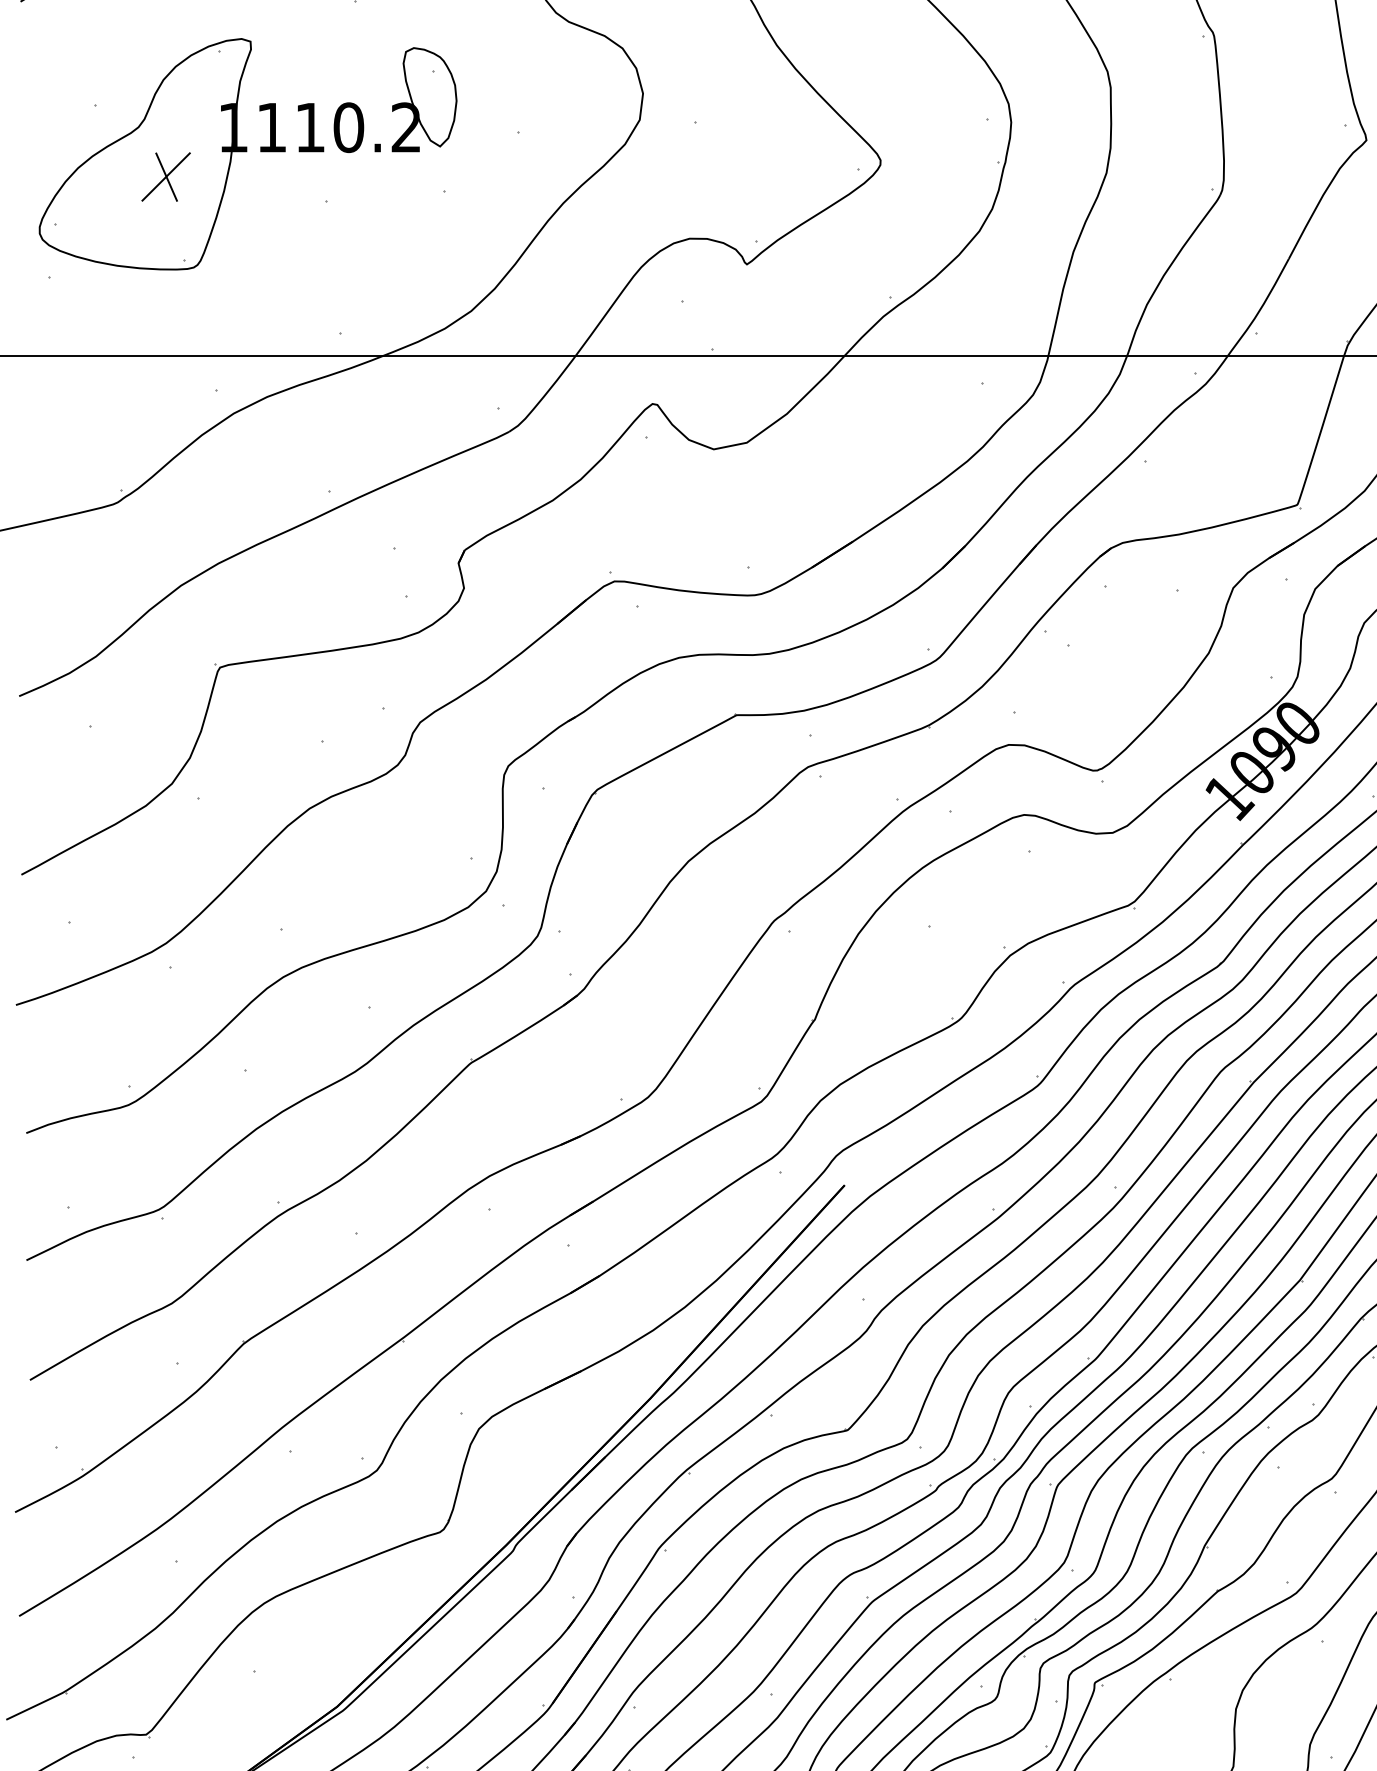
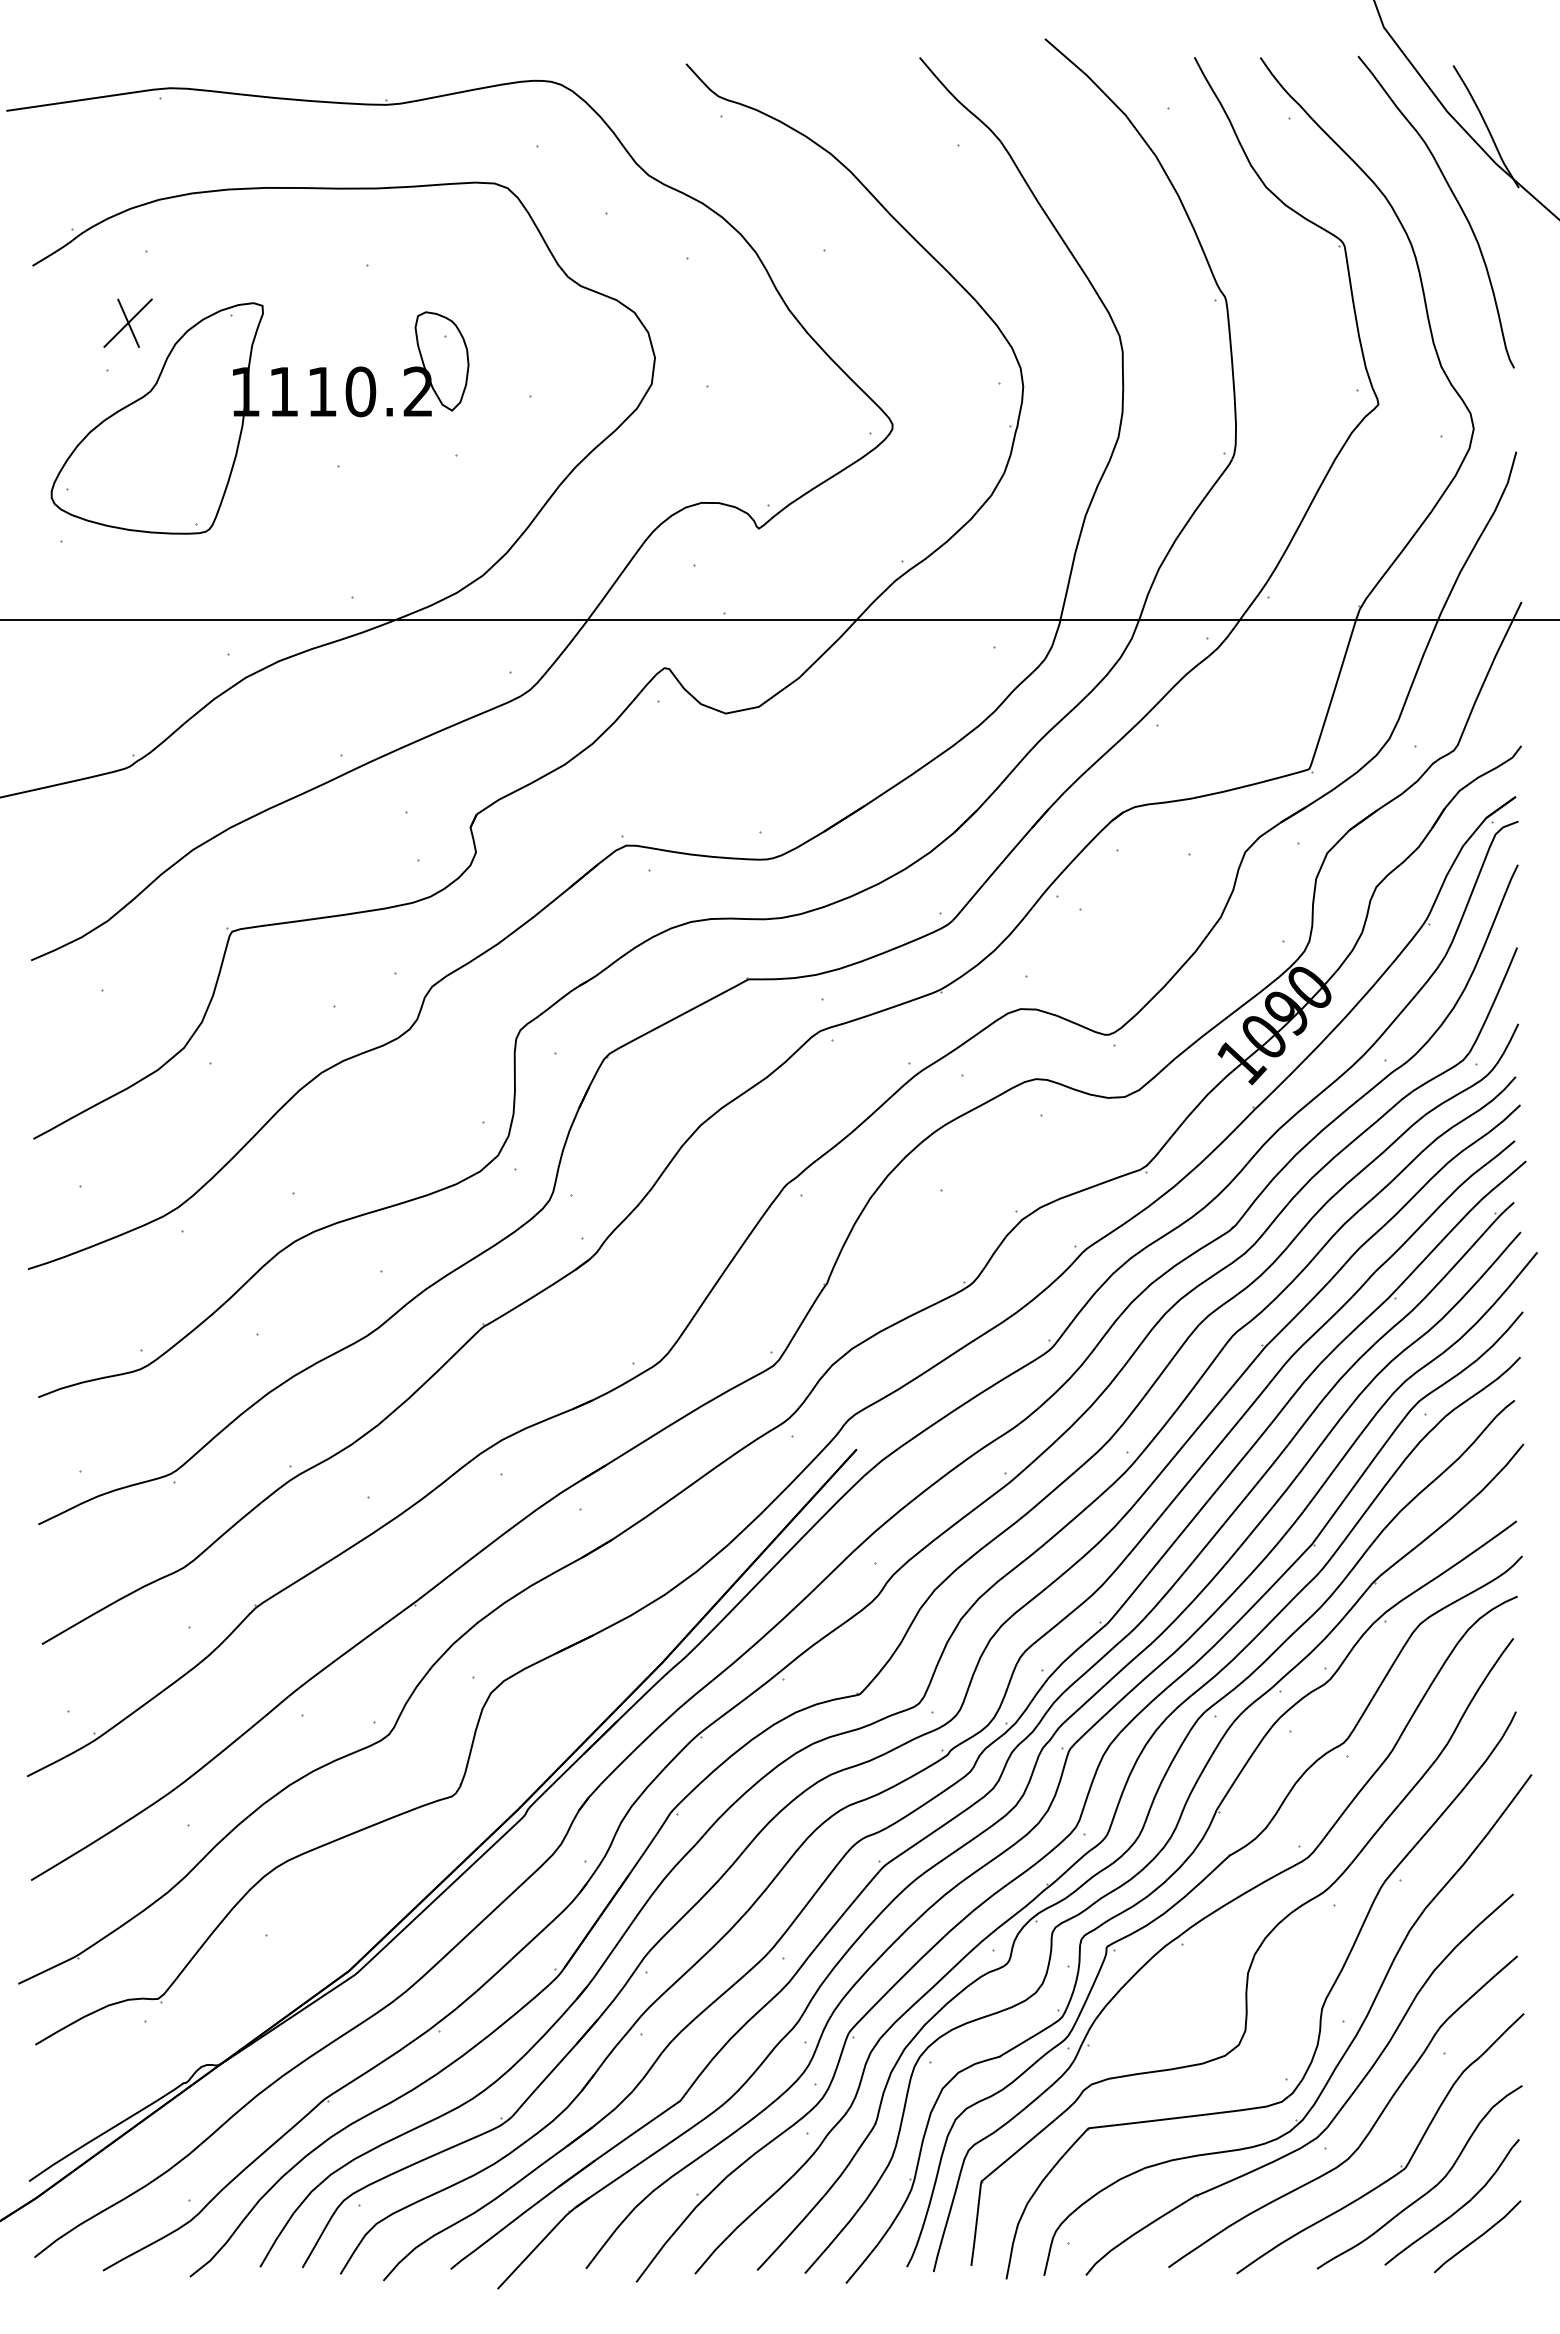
part: (165, 176) -> (127, 322), moved

